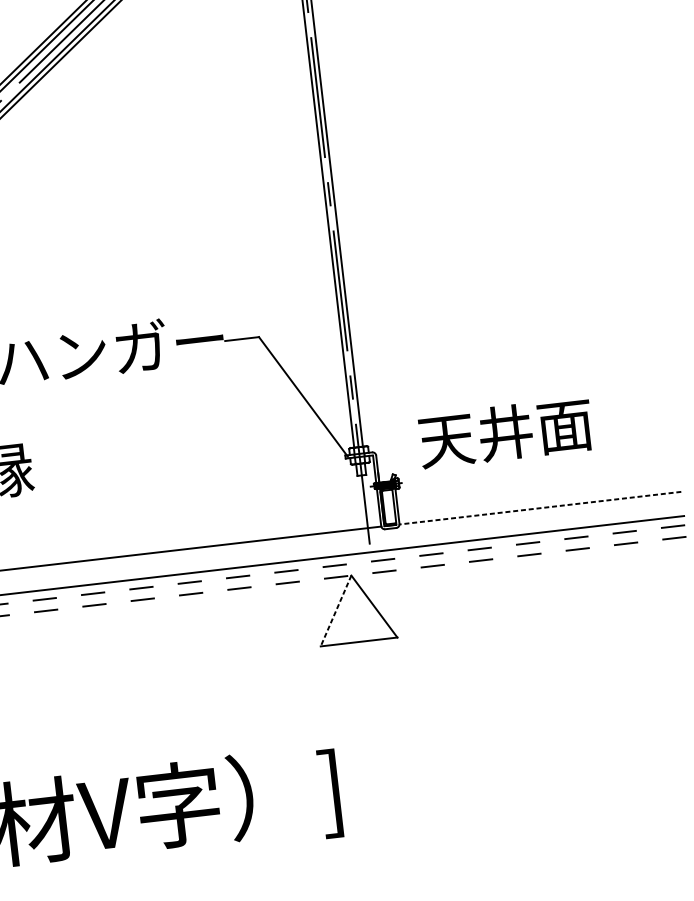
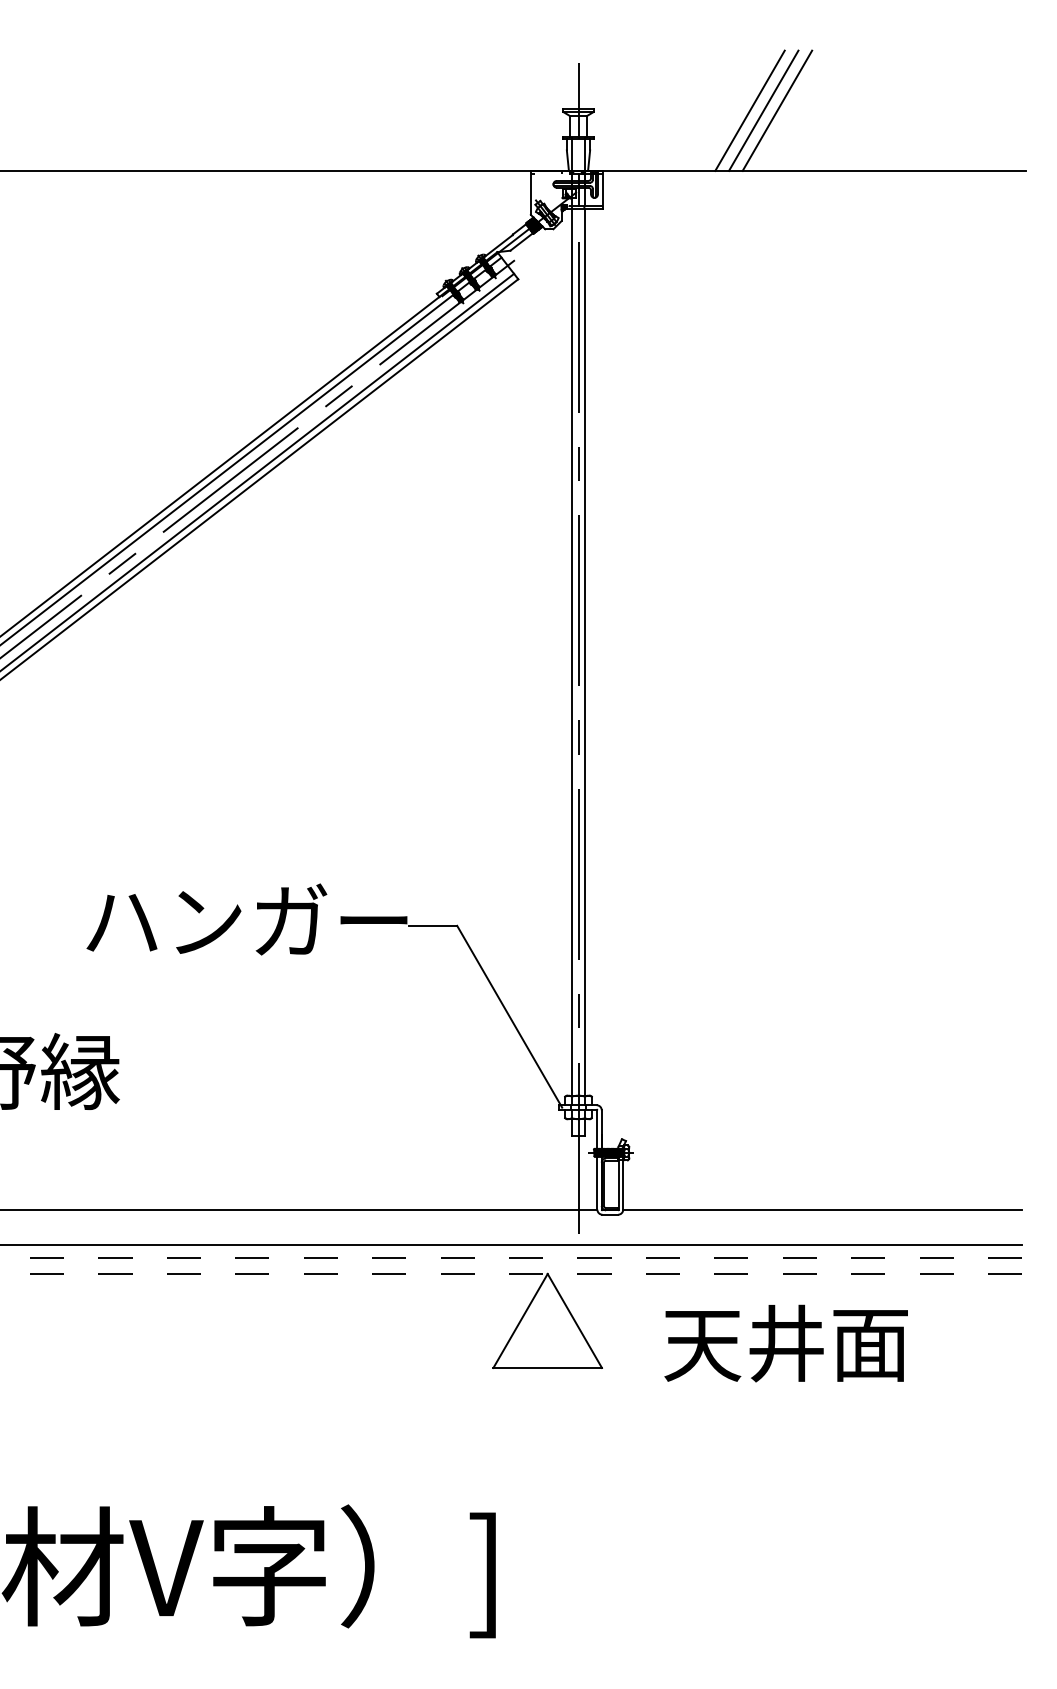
text: (505, 432) -> (785, 1343), moved
line: (540, 508) -> (822, 1210), dashed -> solid
line: (336, 611) -> (520, 1321), dashed -> solid

